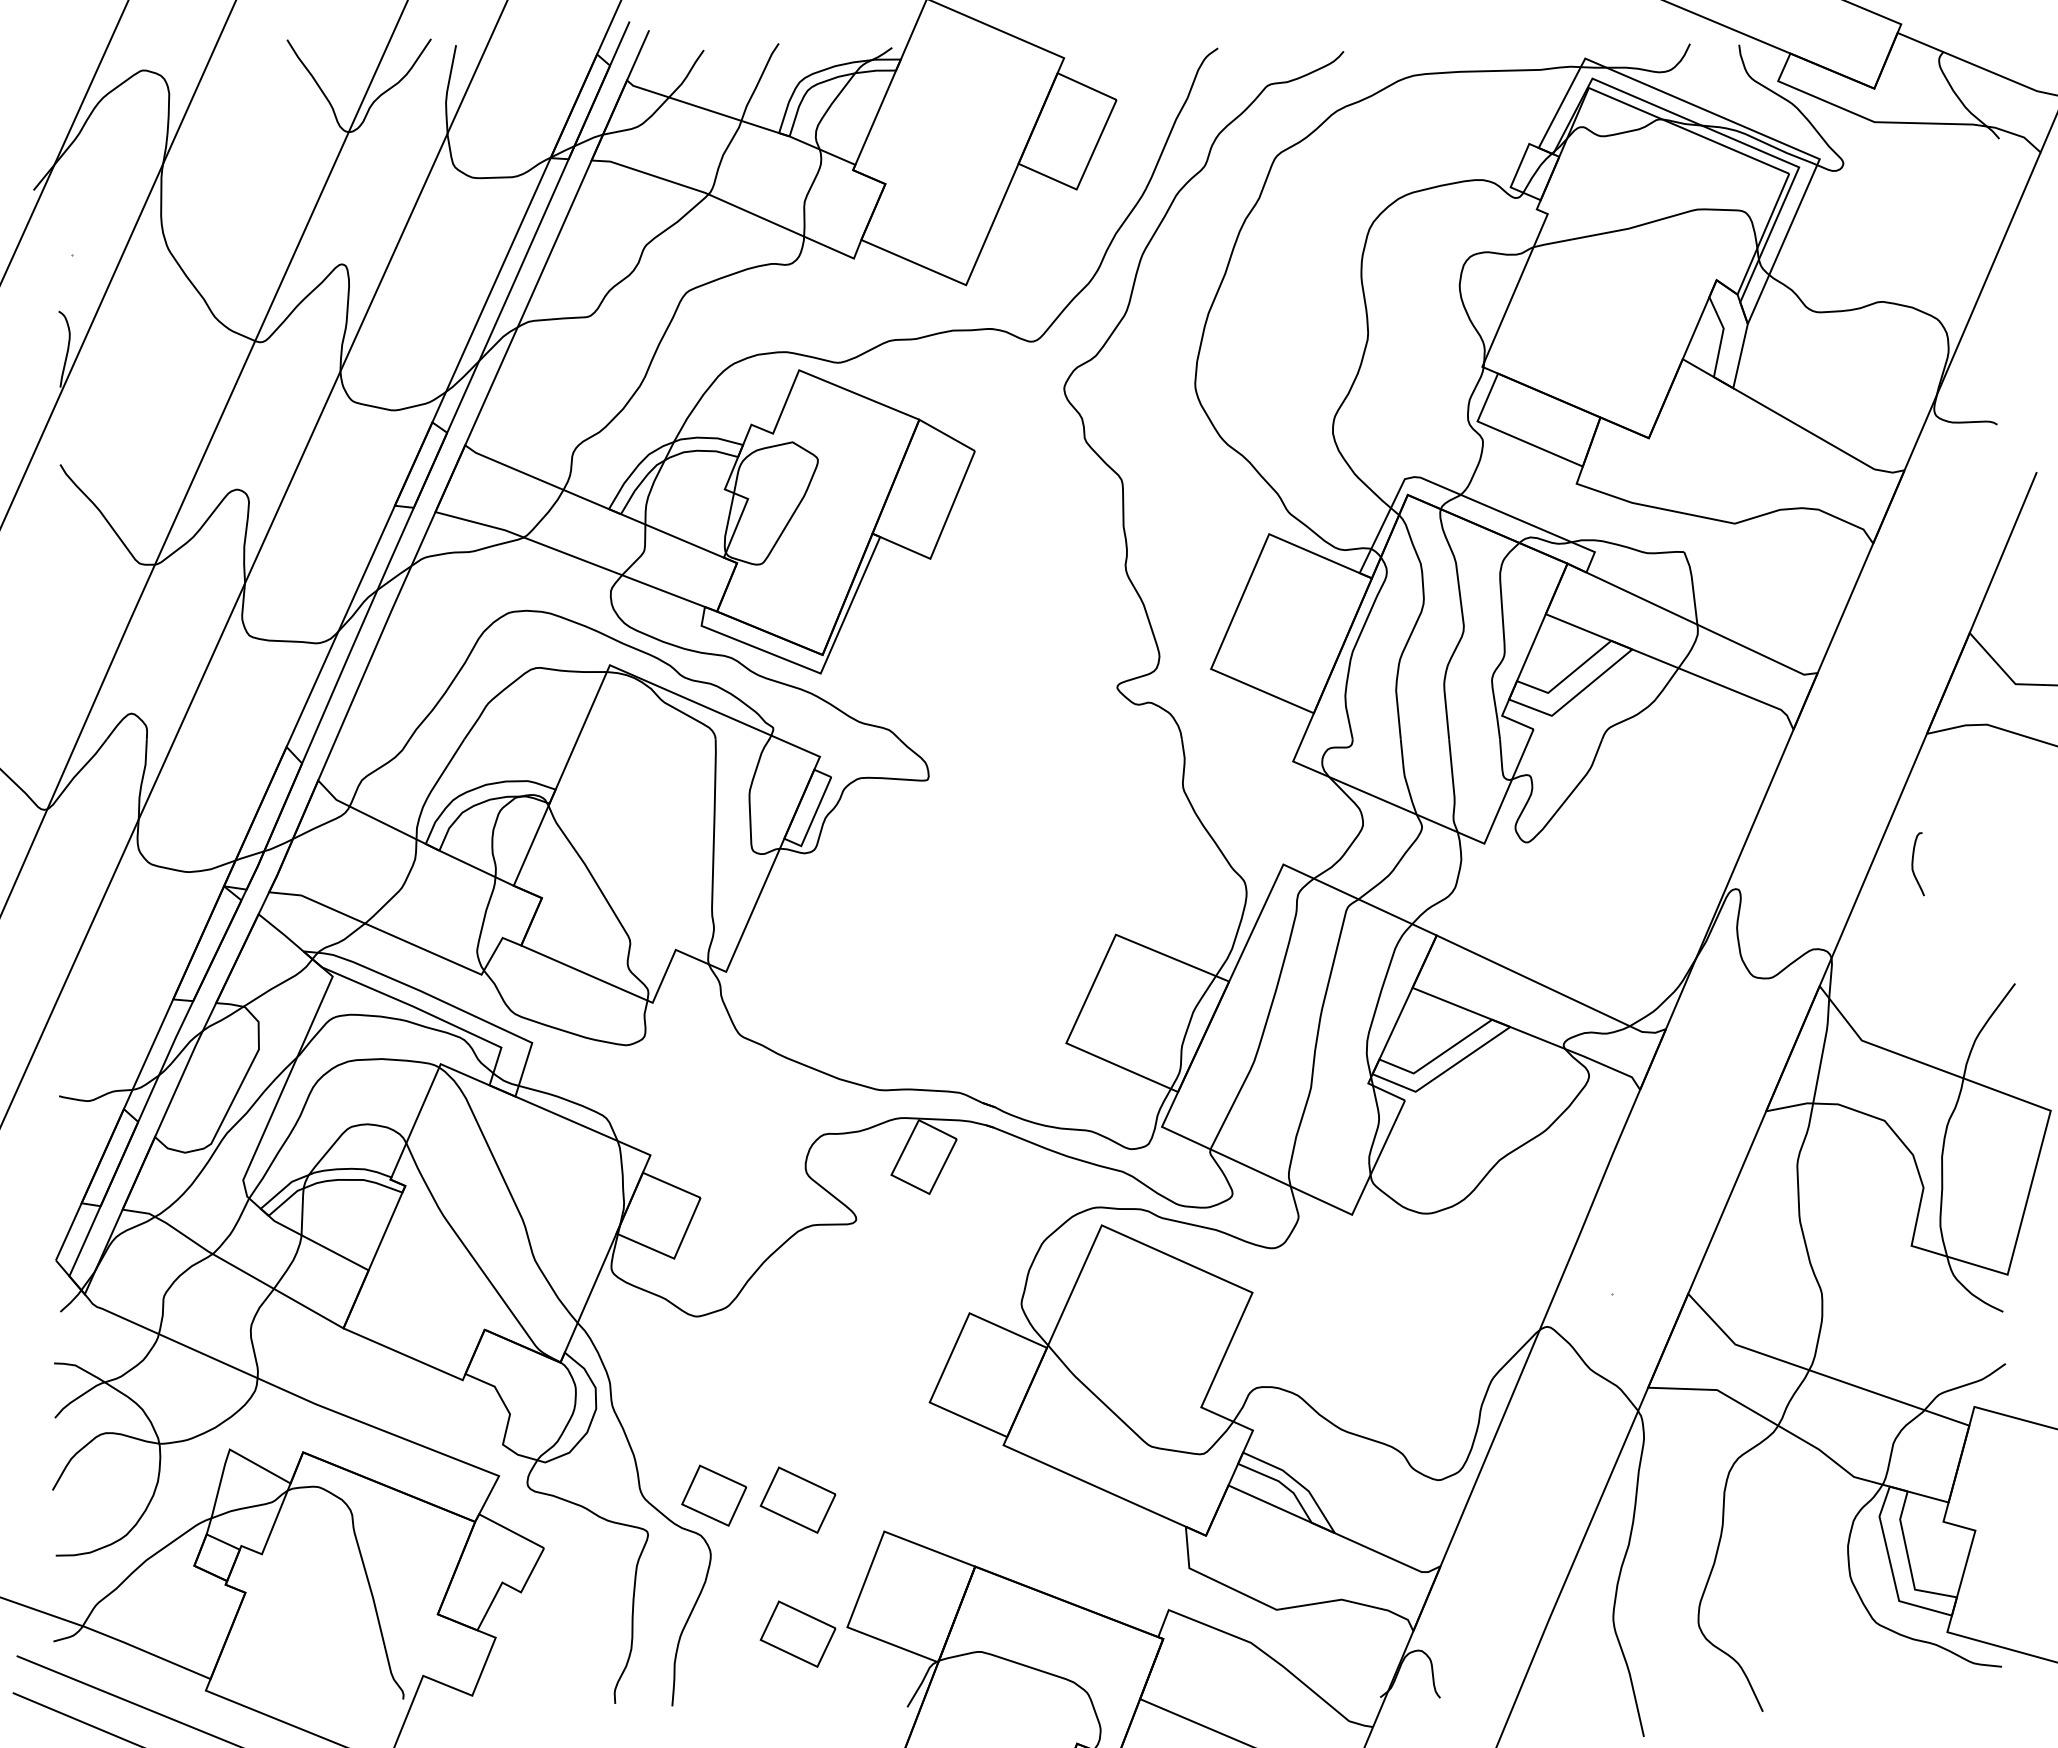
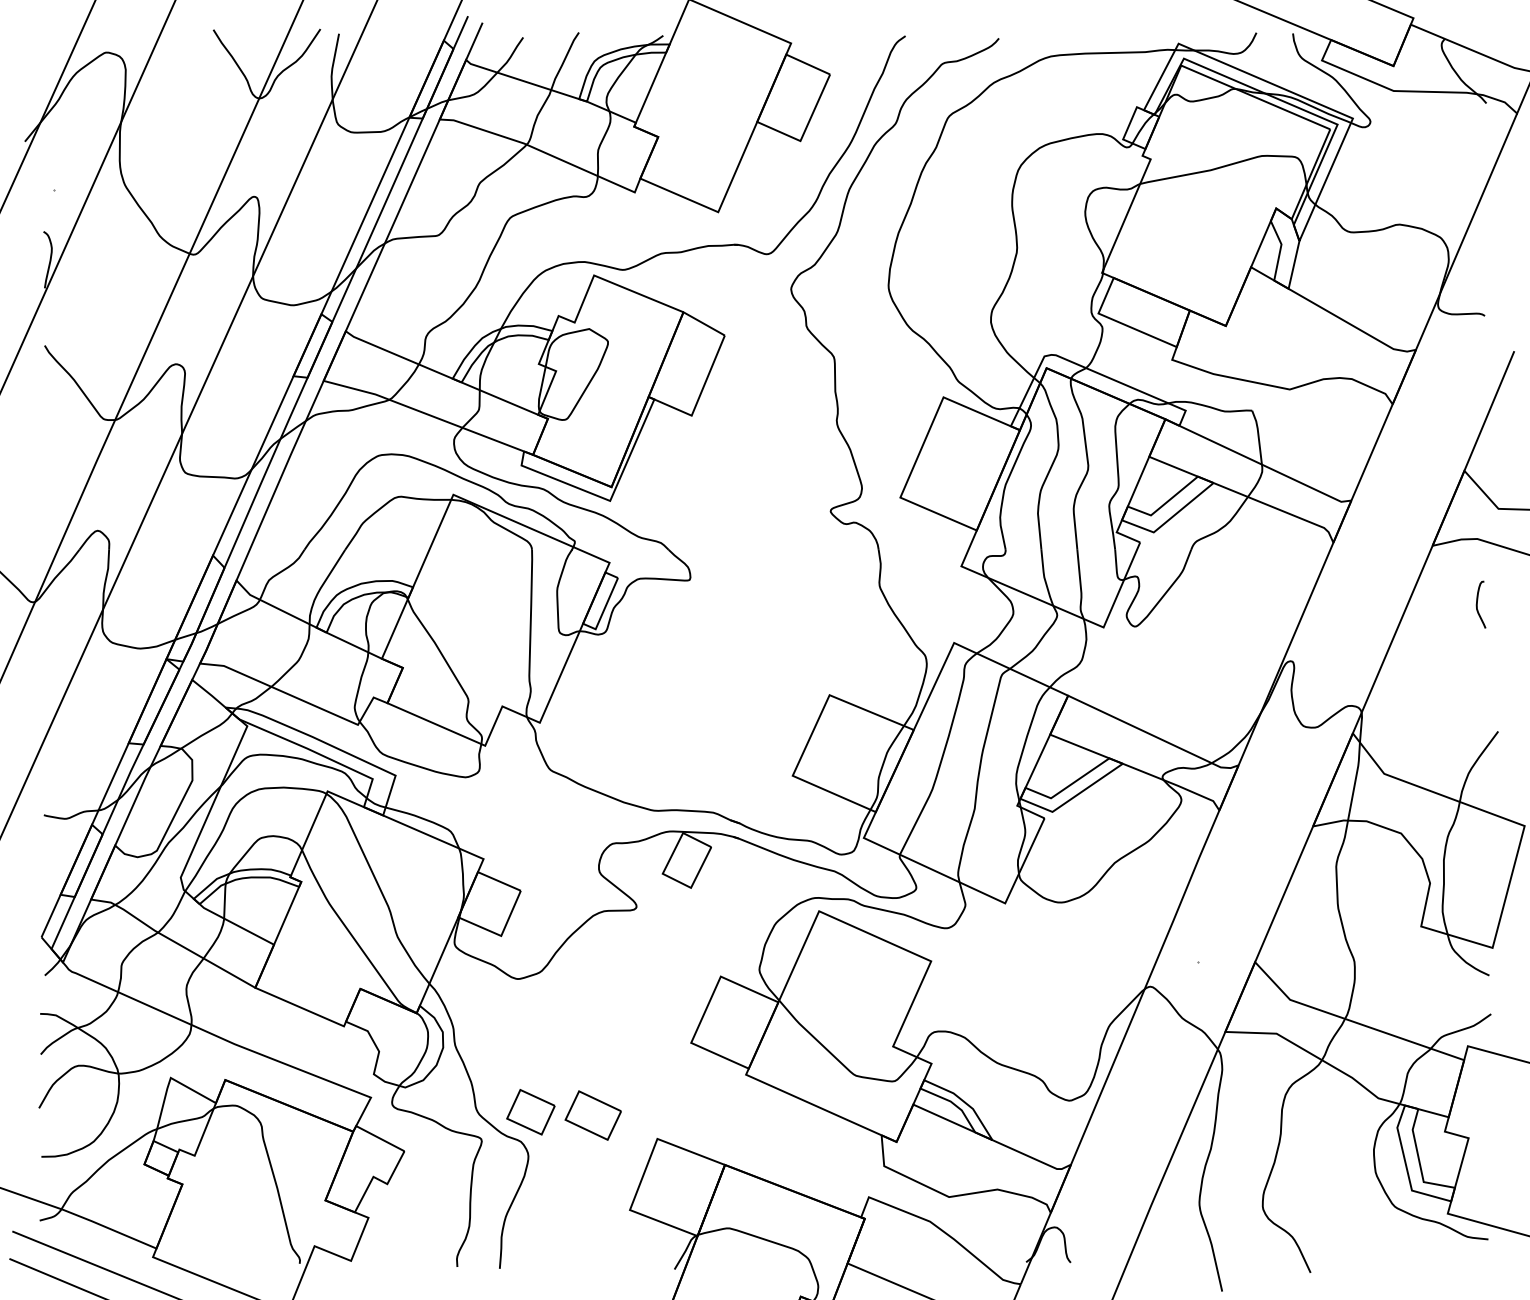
curve: (1913, 864) -> (1477, 605), moved
part: (797, 1633) -> (592, 1214), removed

